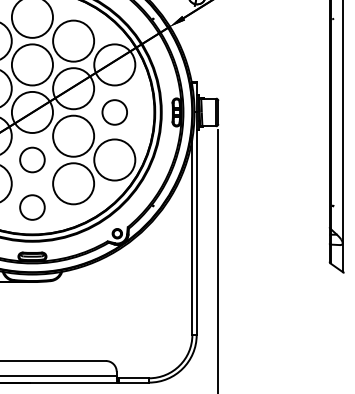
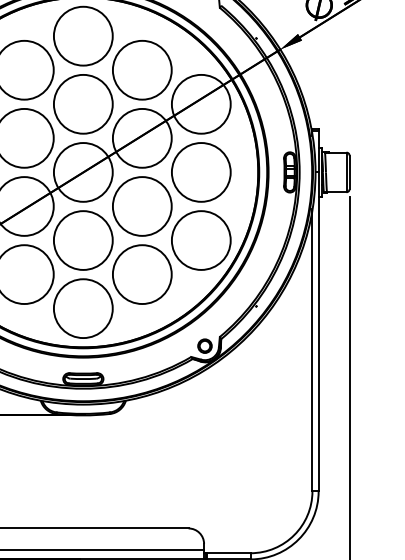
circle: (114, 112) -> (200, 172), size x1.67
circle: (31, 159) -> (81, 239), size x1.67
circle: (31, 207) -> (81, 308), size x1.67

